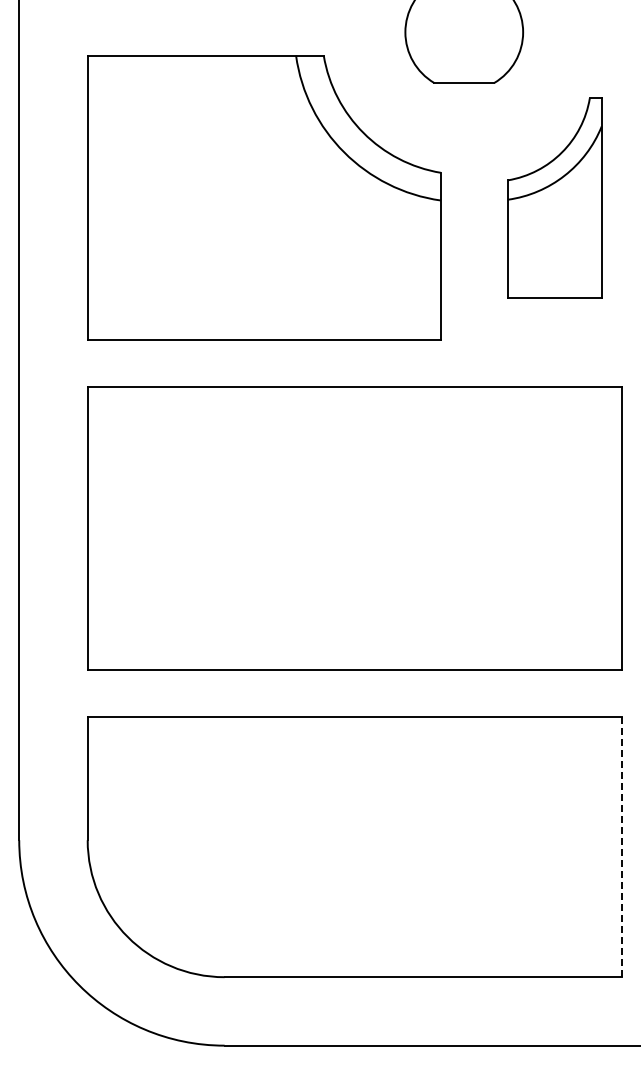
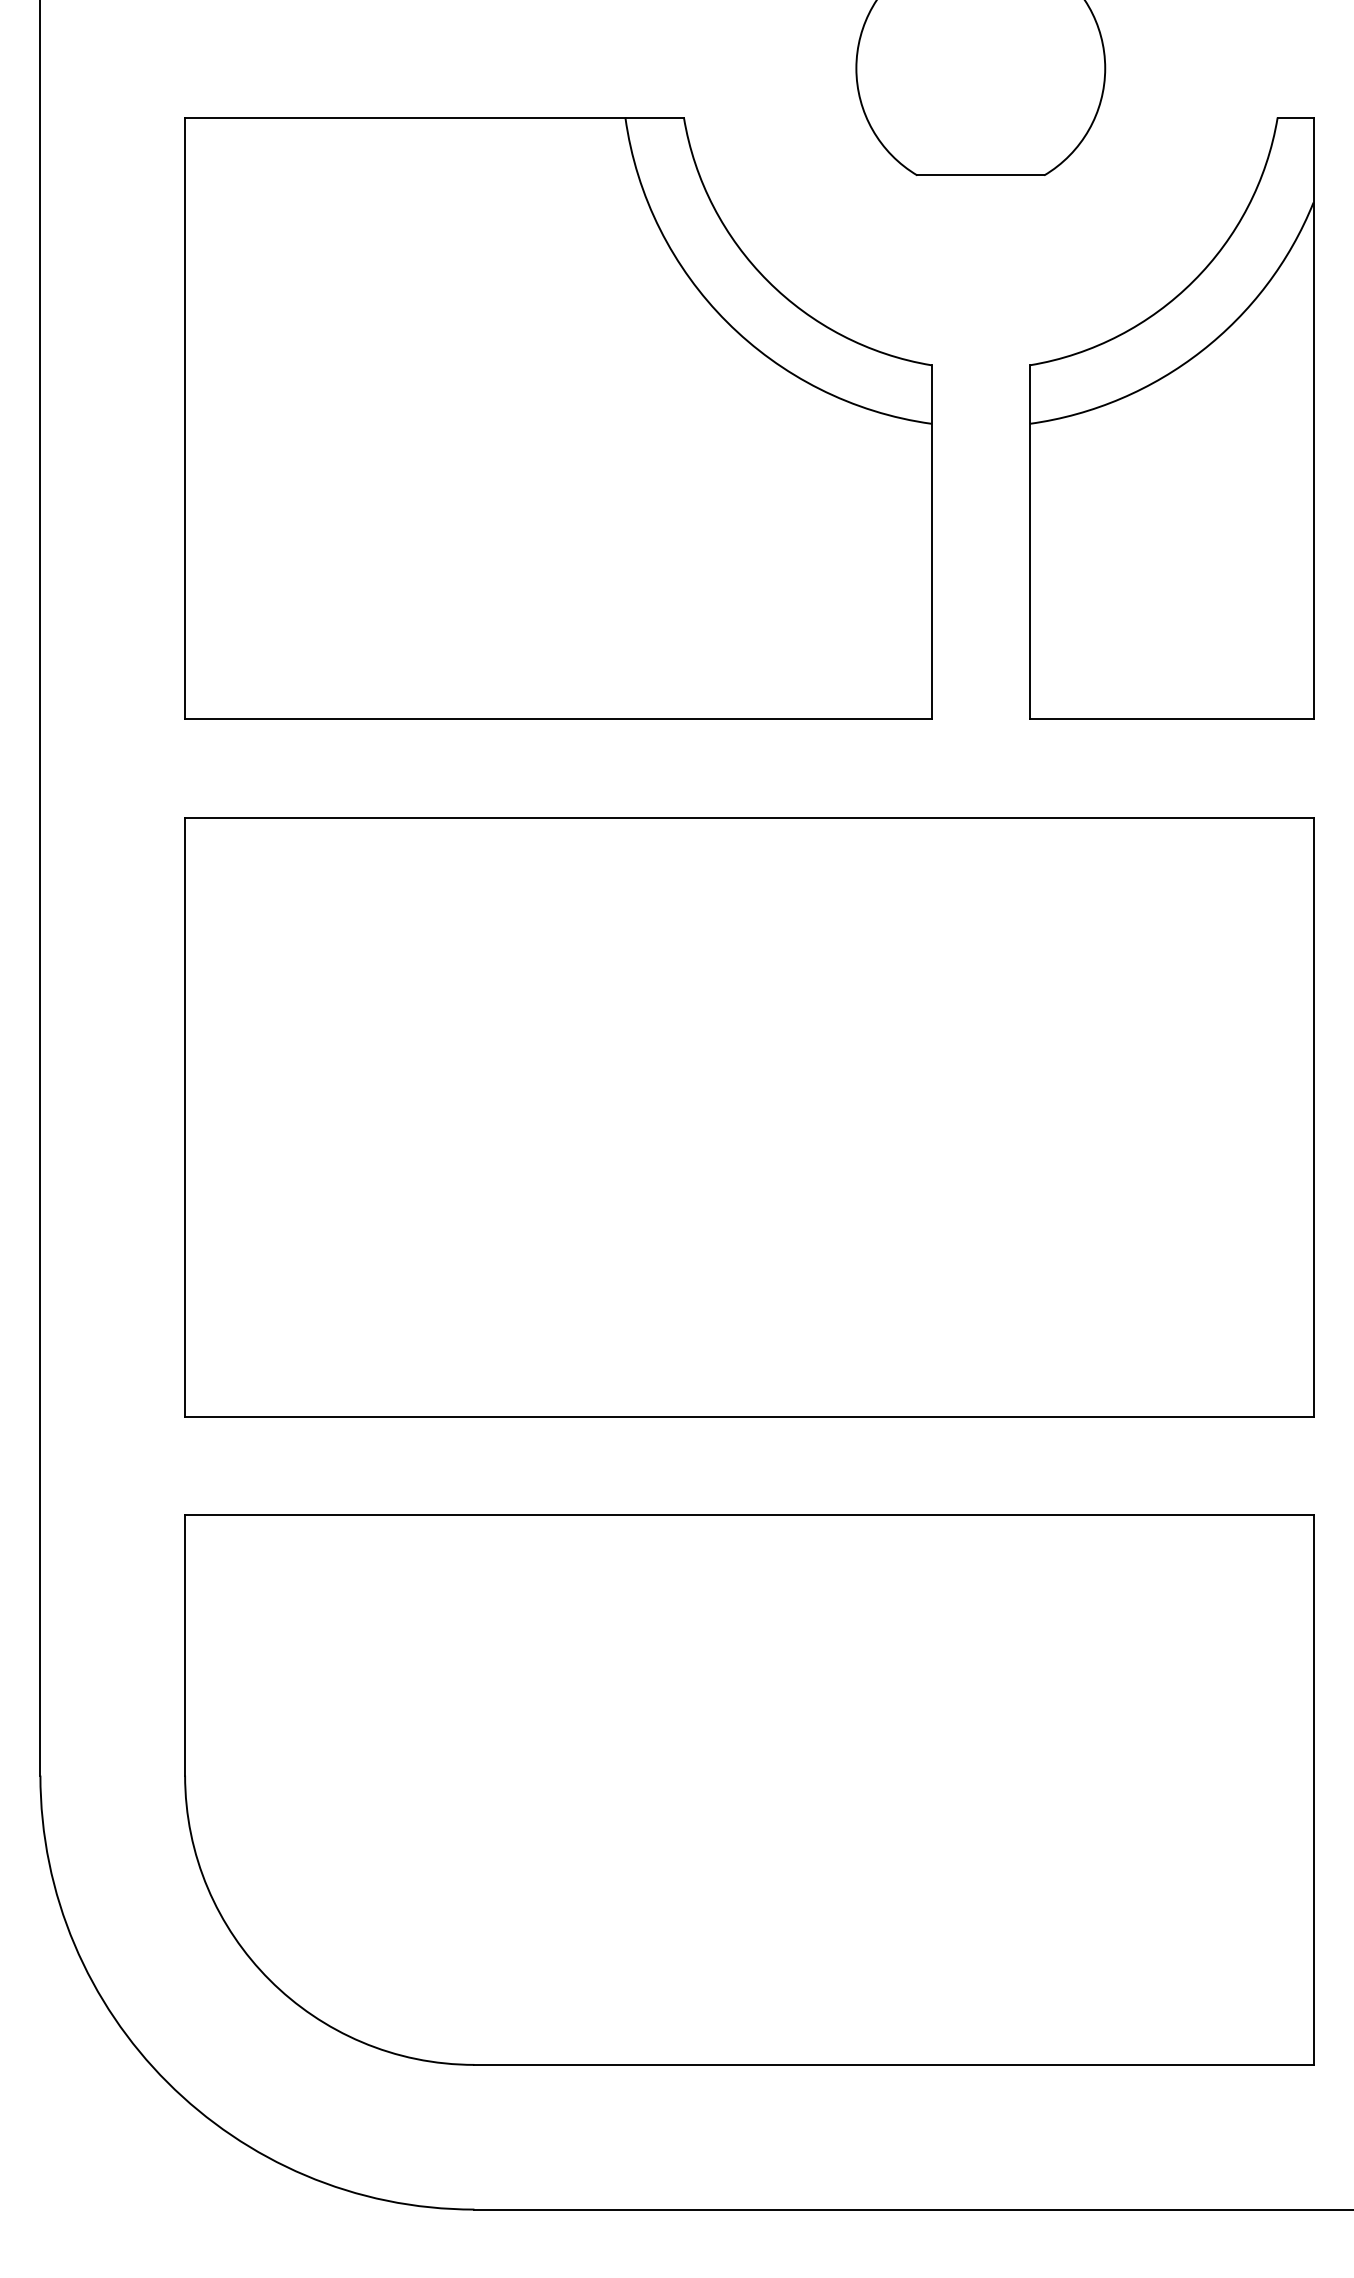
part: (554, 197) -> (1171, 417), size x1.43
line: (621, 846) -> (1313, 1788), dashed -> solid

